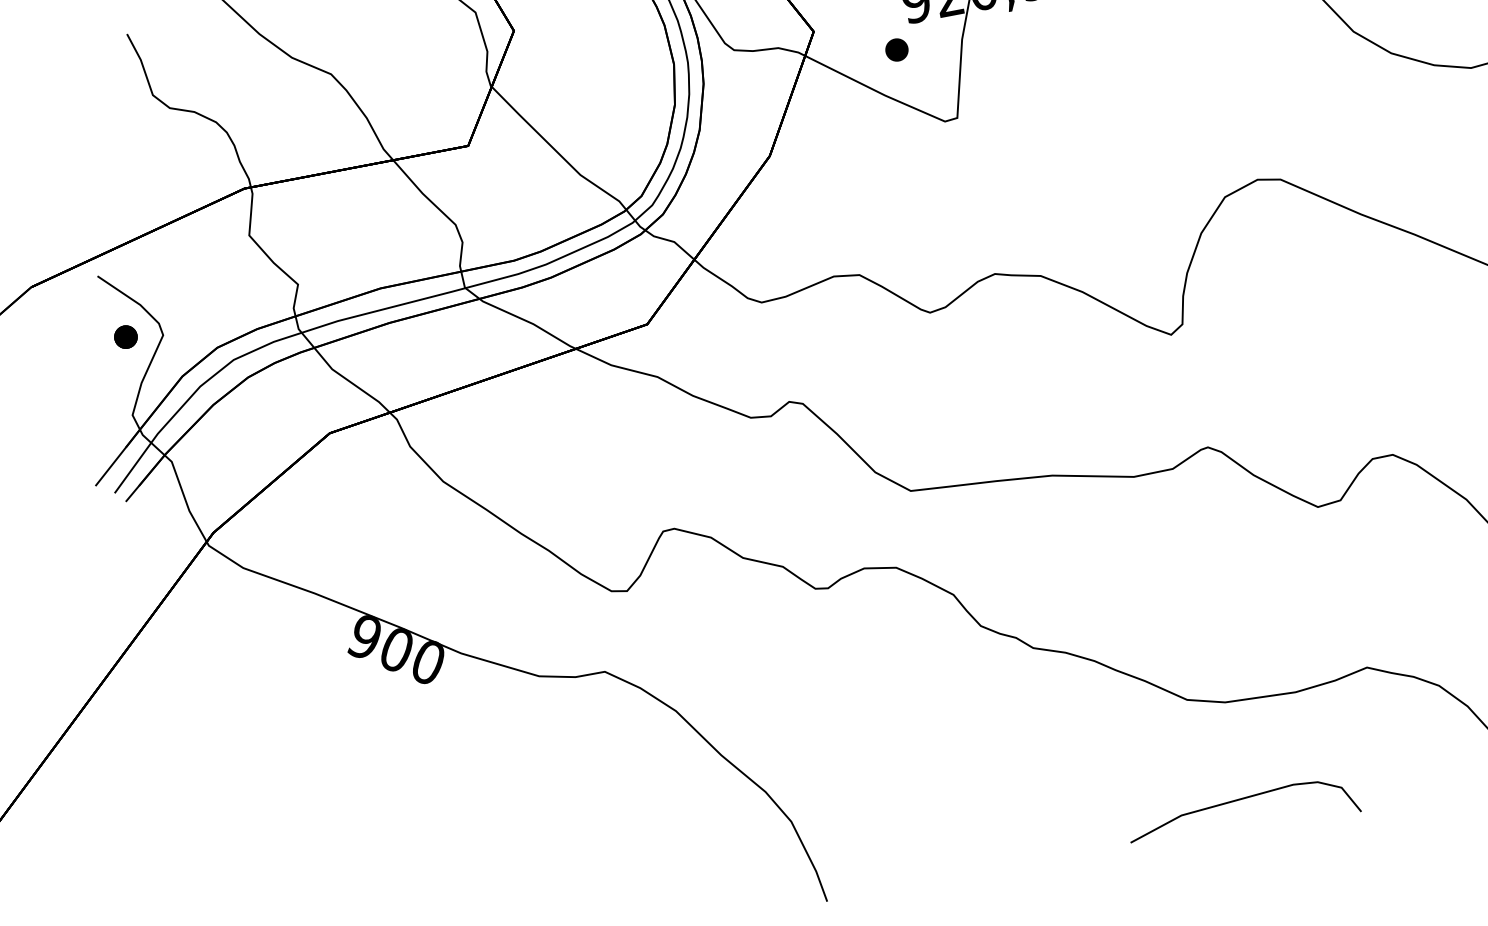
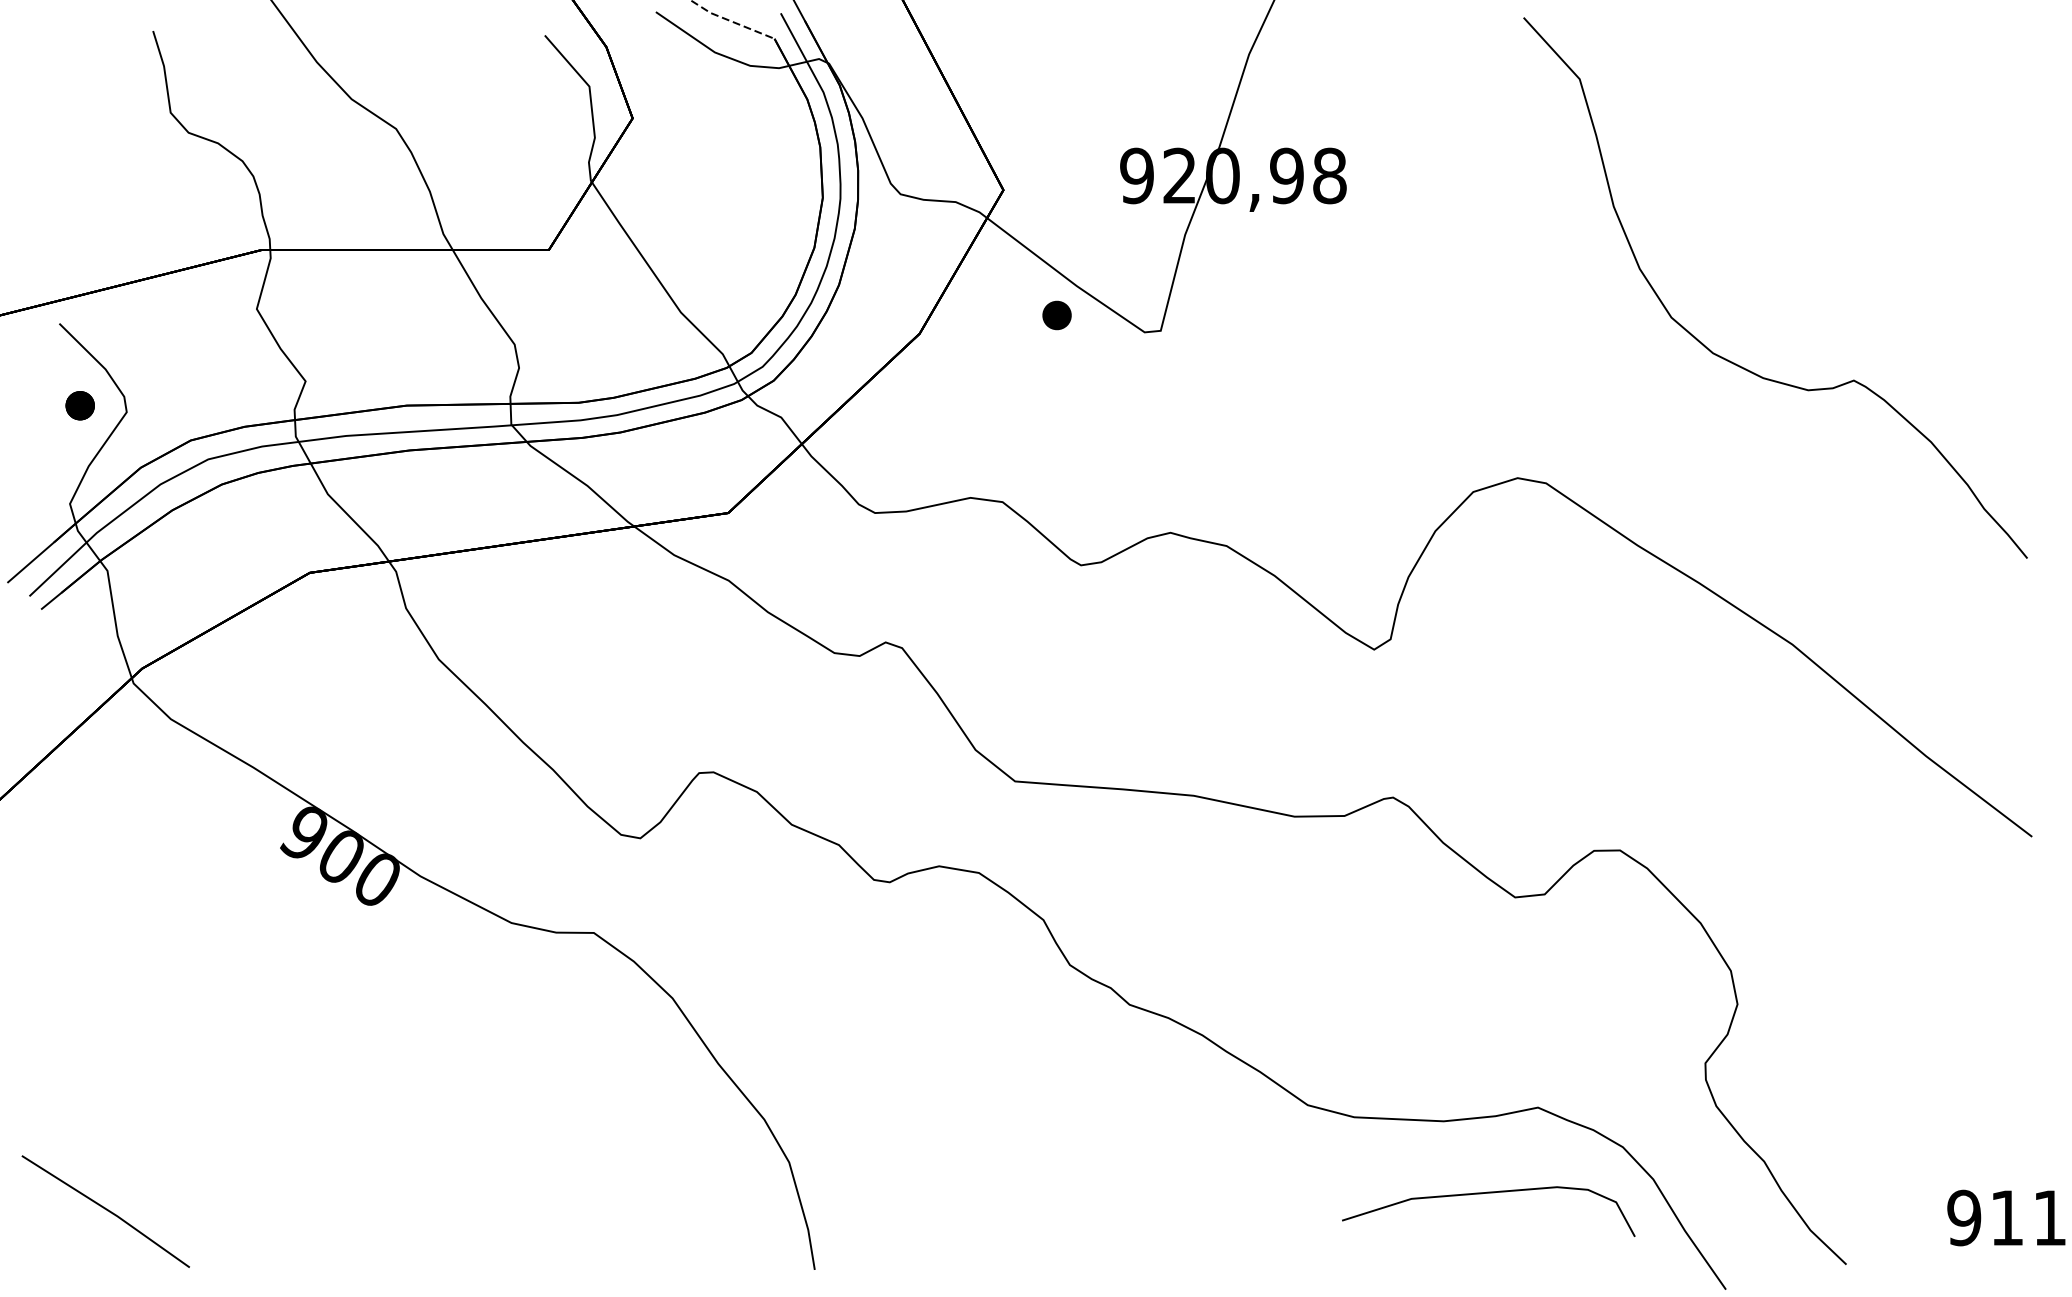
part: (896, 50) -> (1056, 315), moved
curve: (1240, 799) -> (1488, 1193), moved

